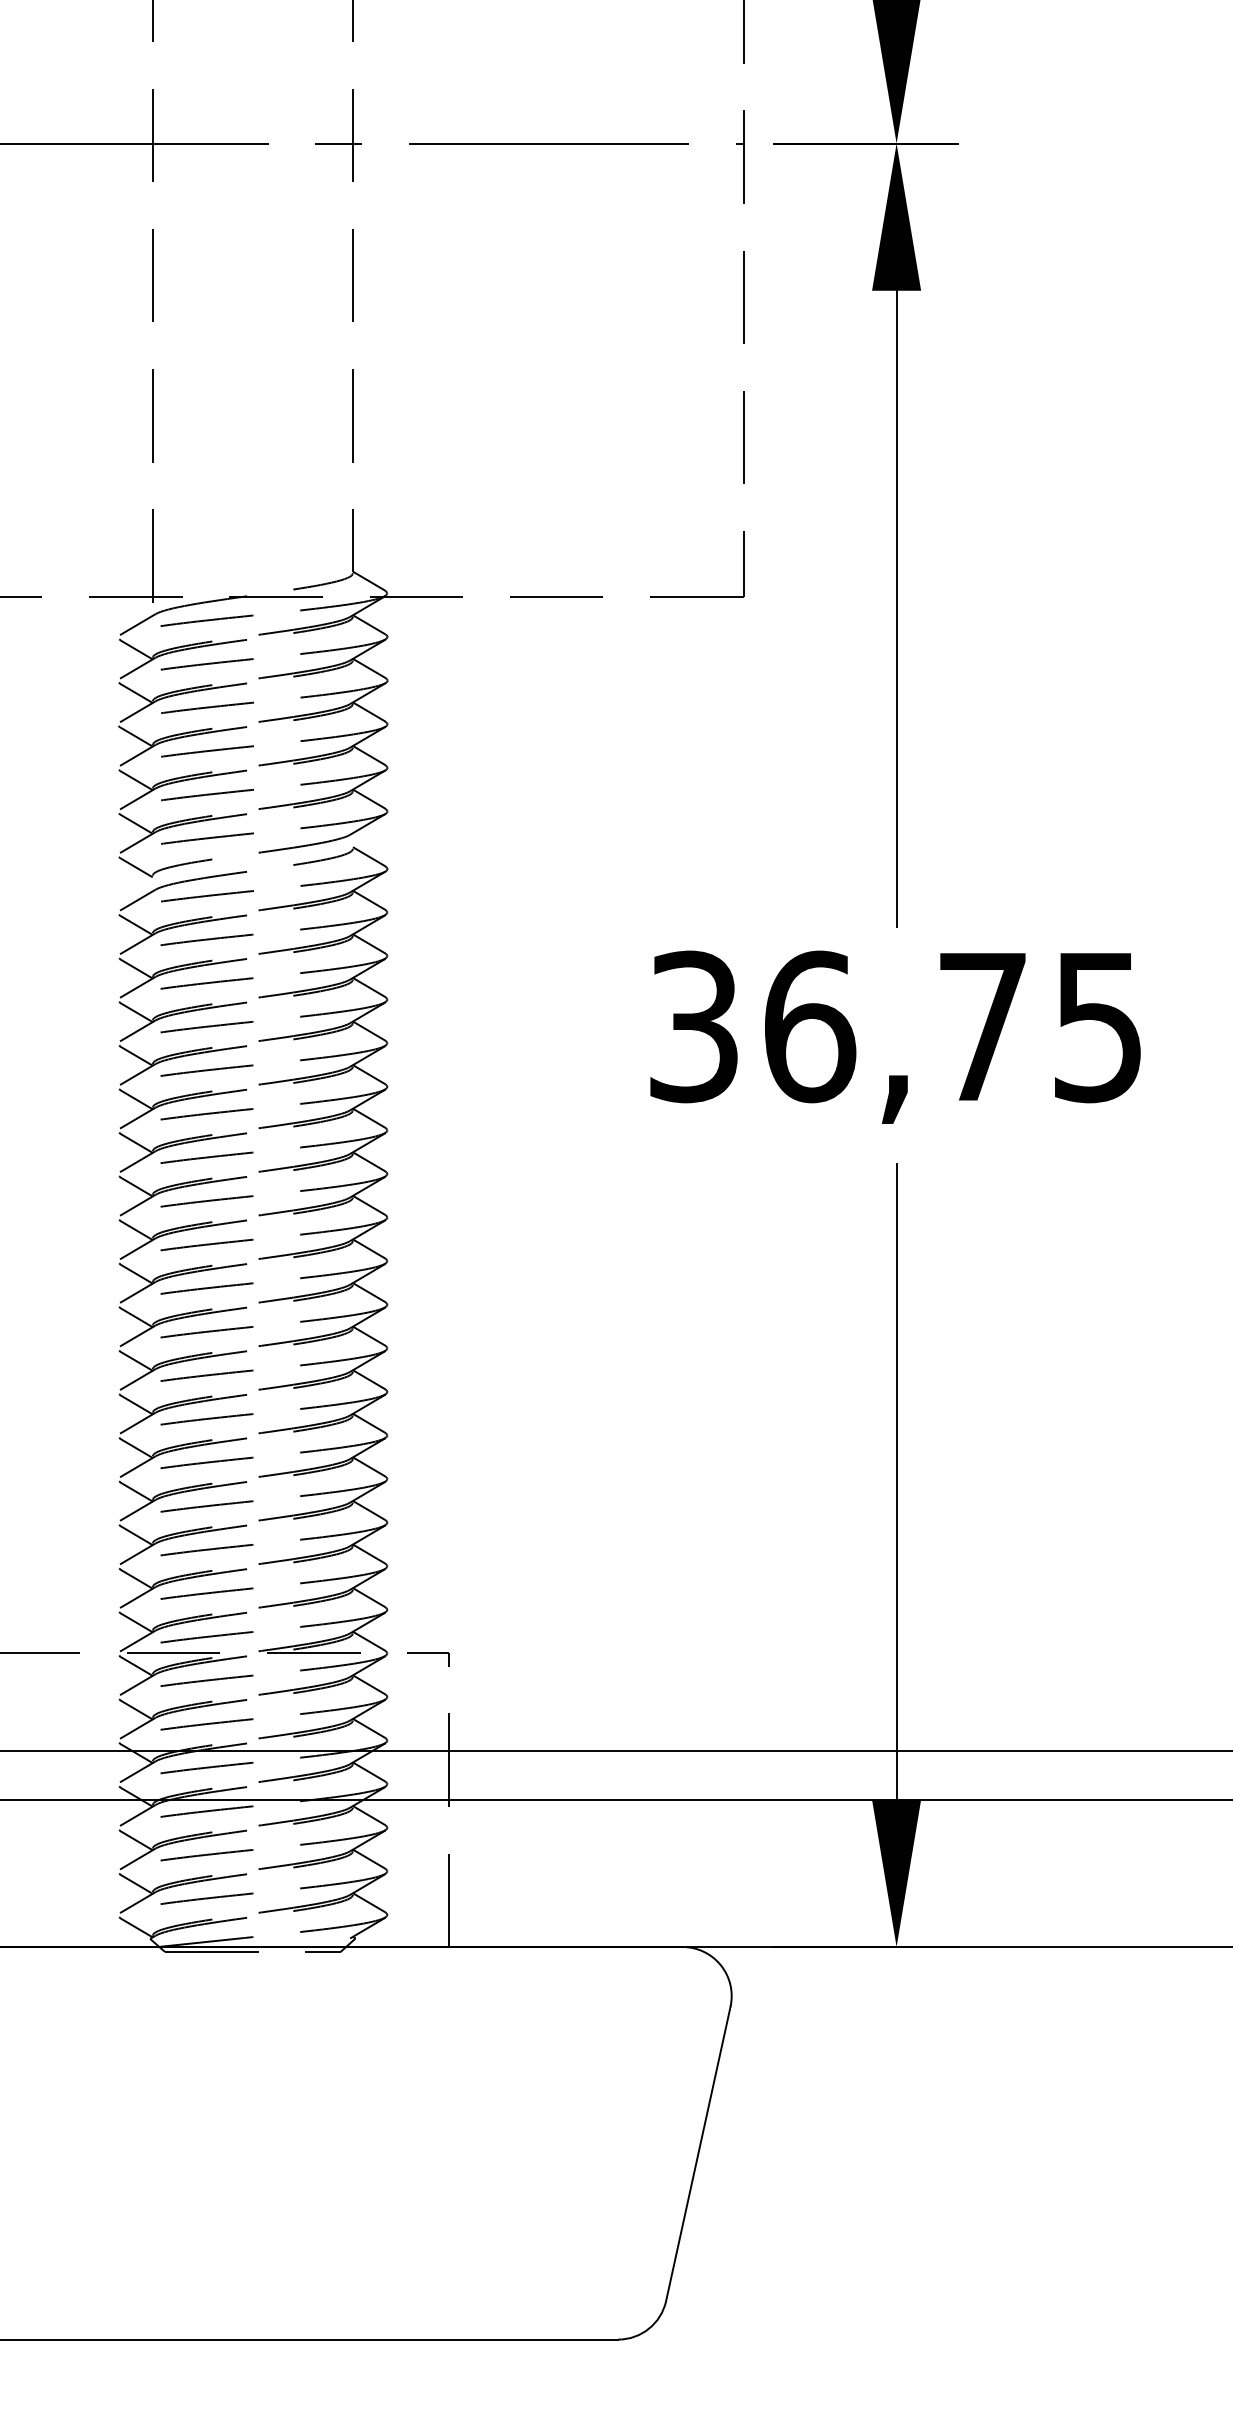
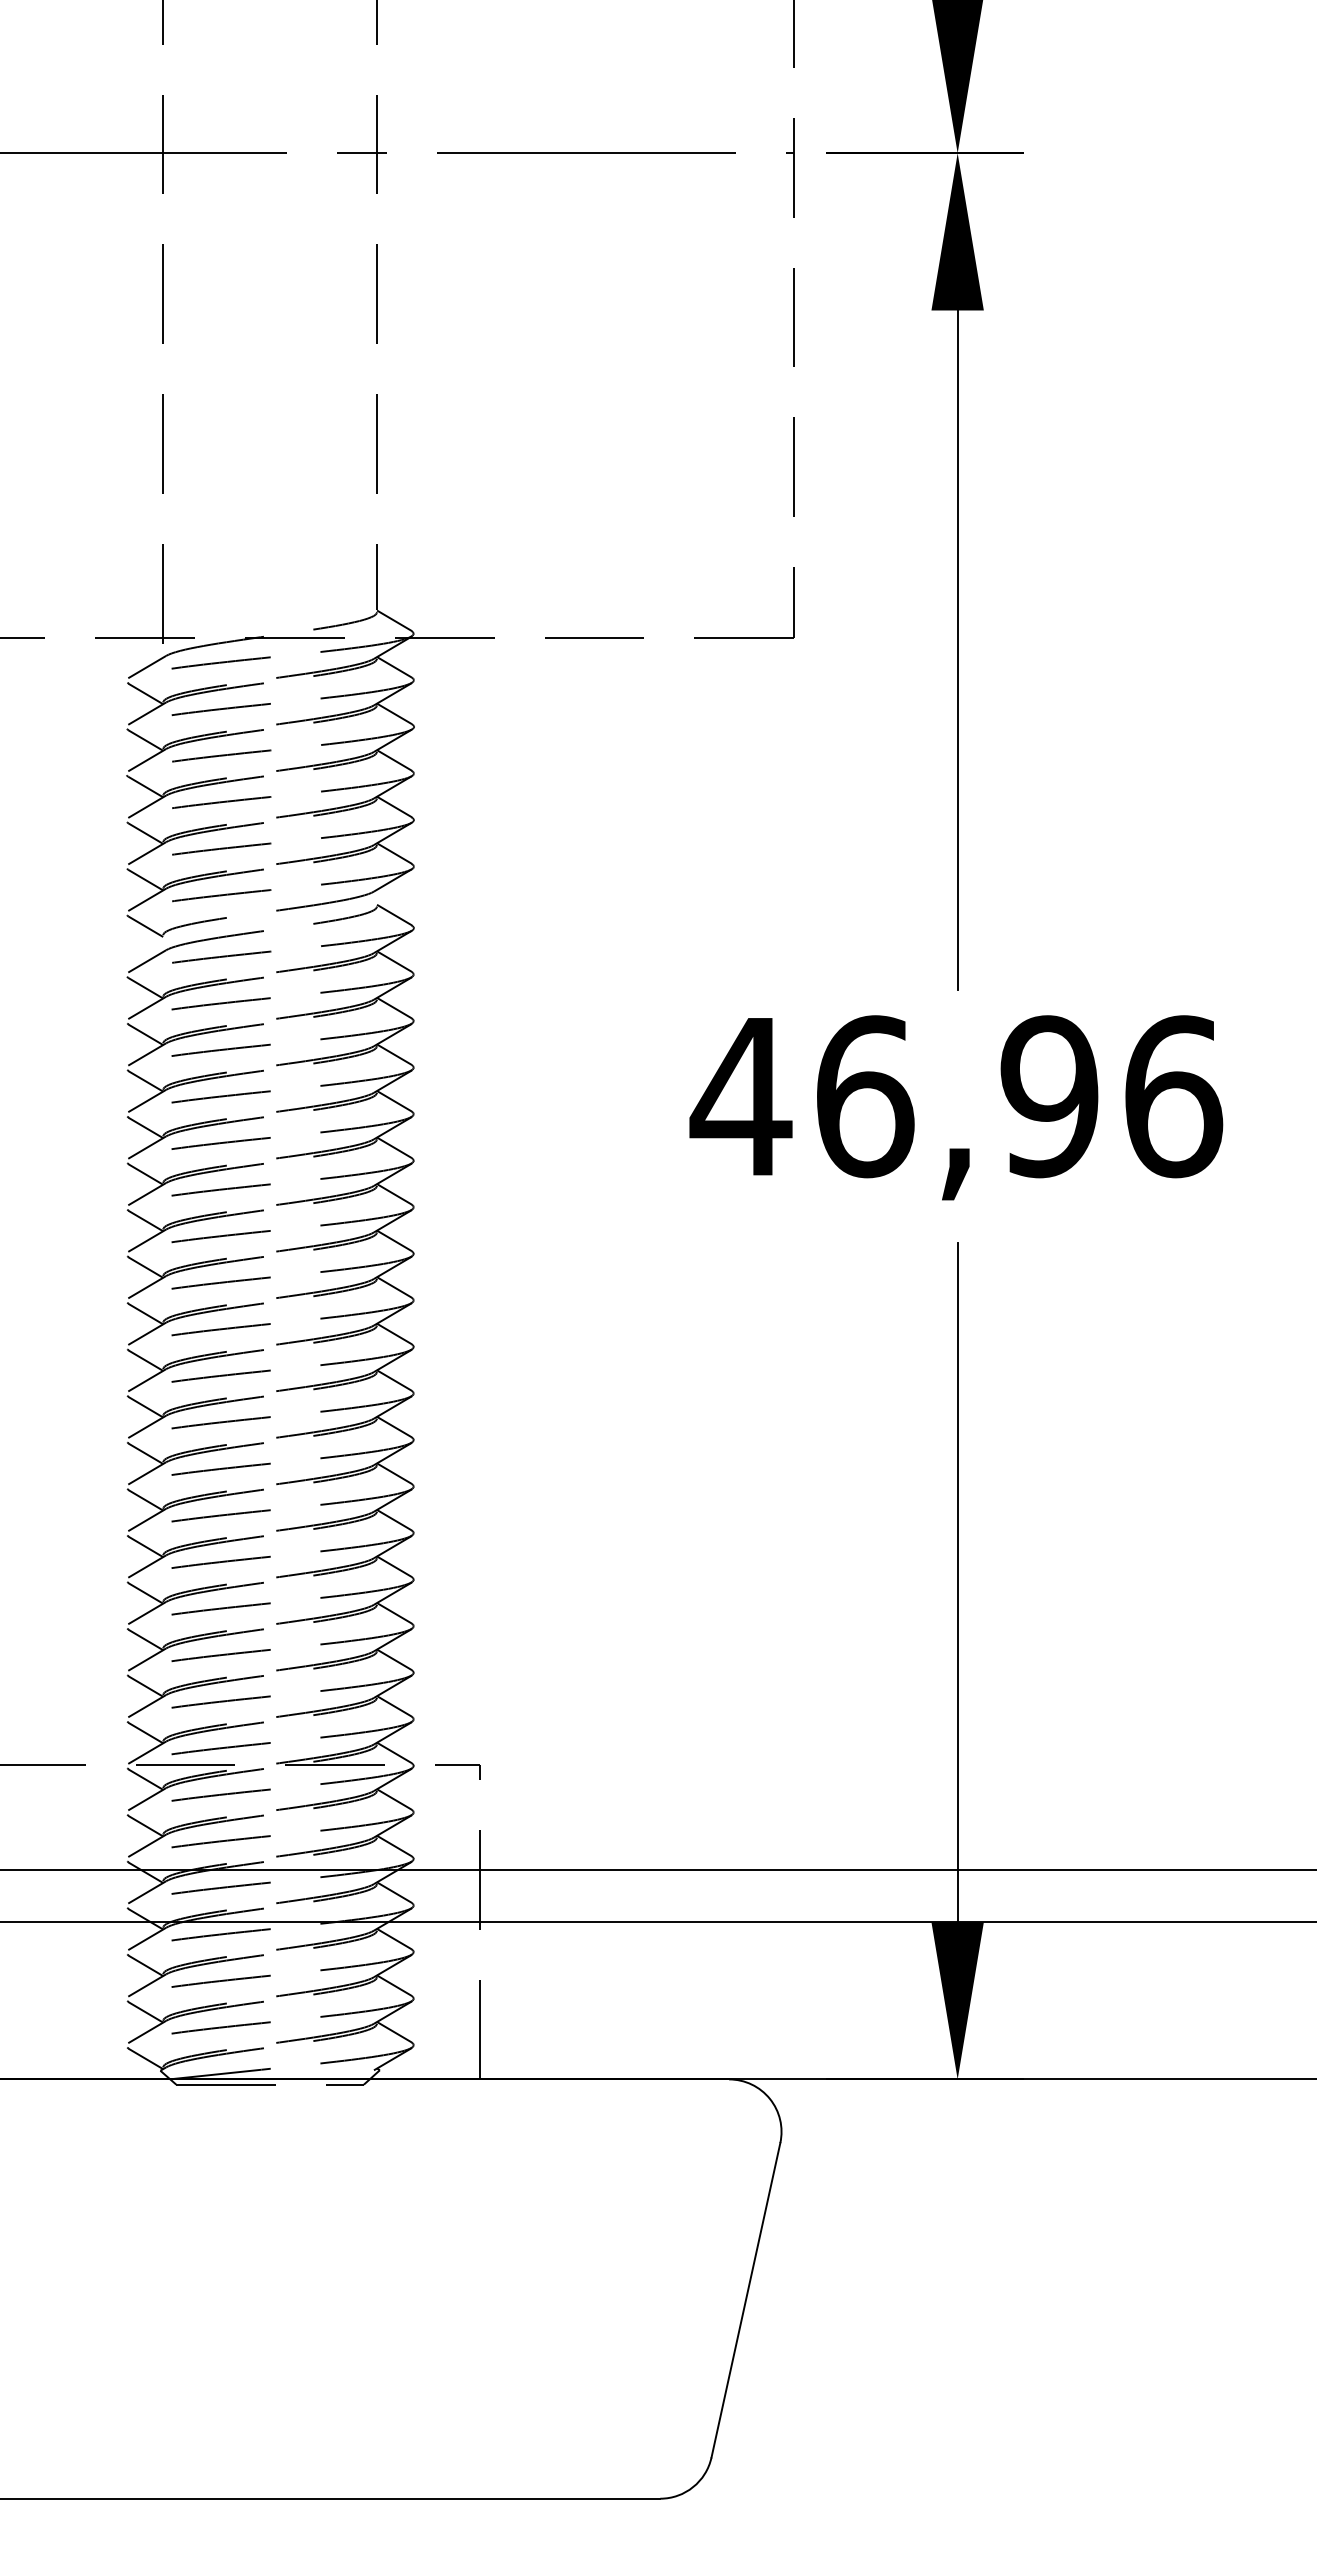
text: (895, 1026) -> (956, 1096), 36,75 -> 46,96

